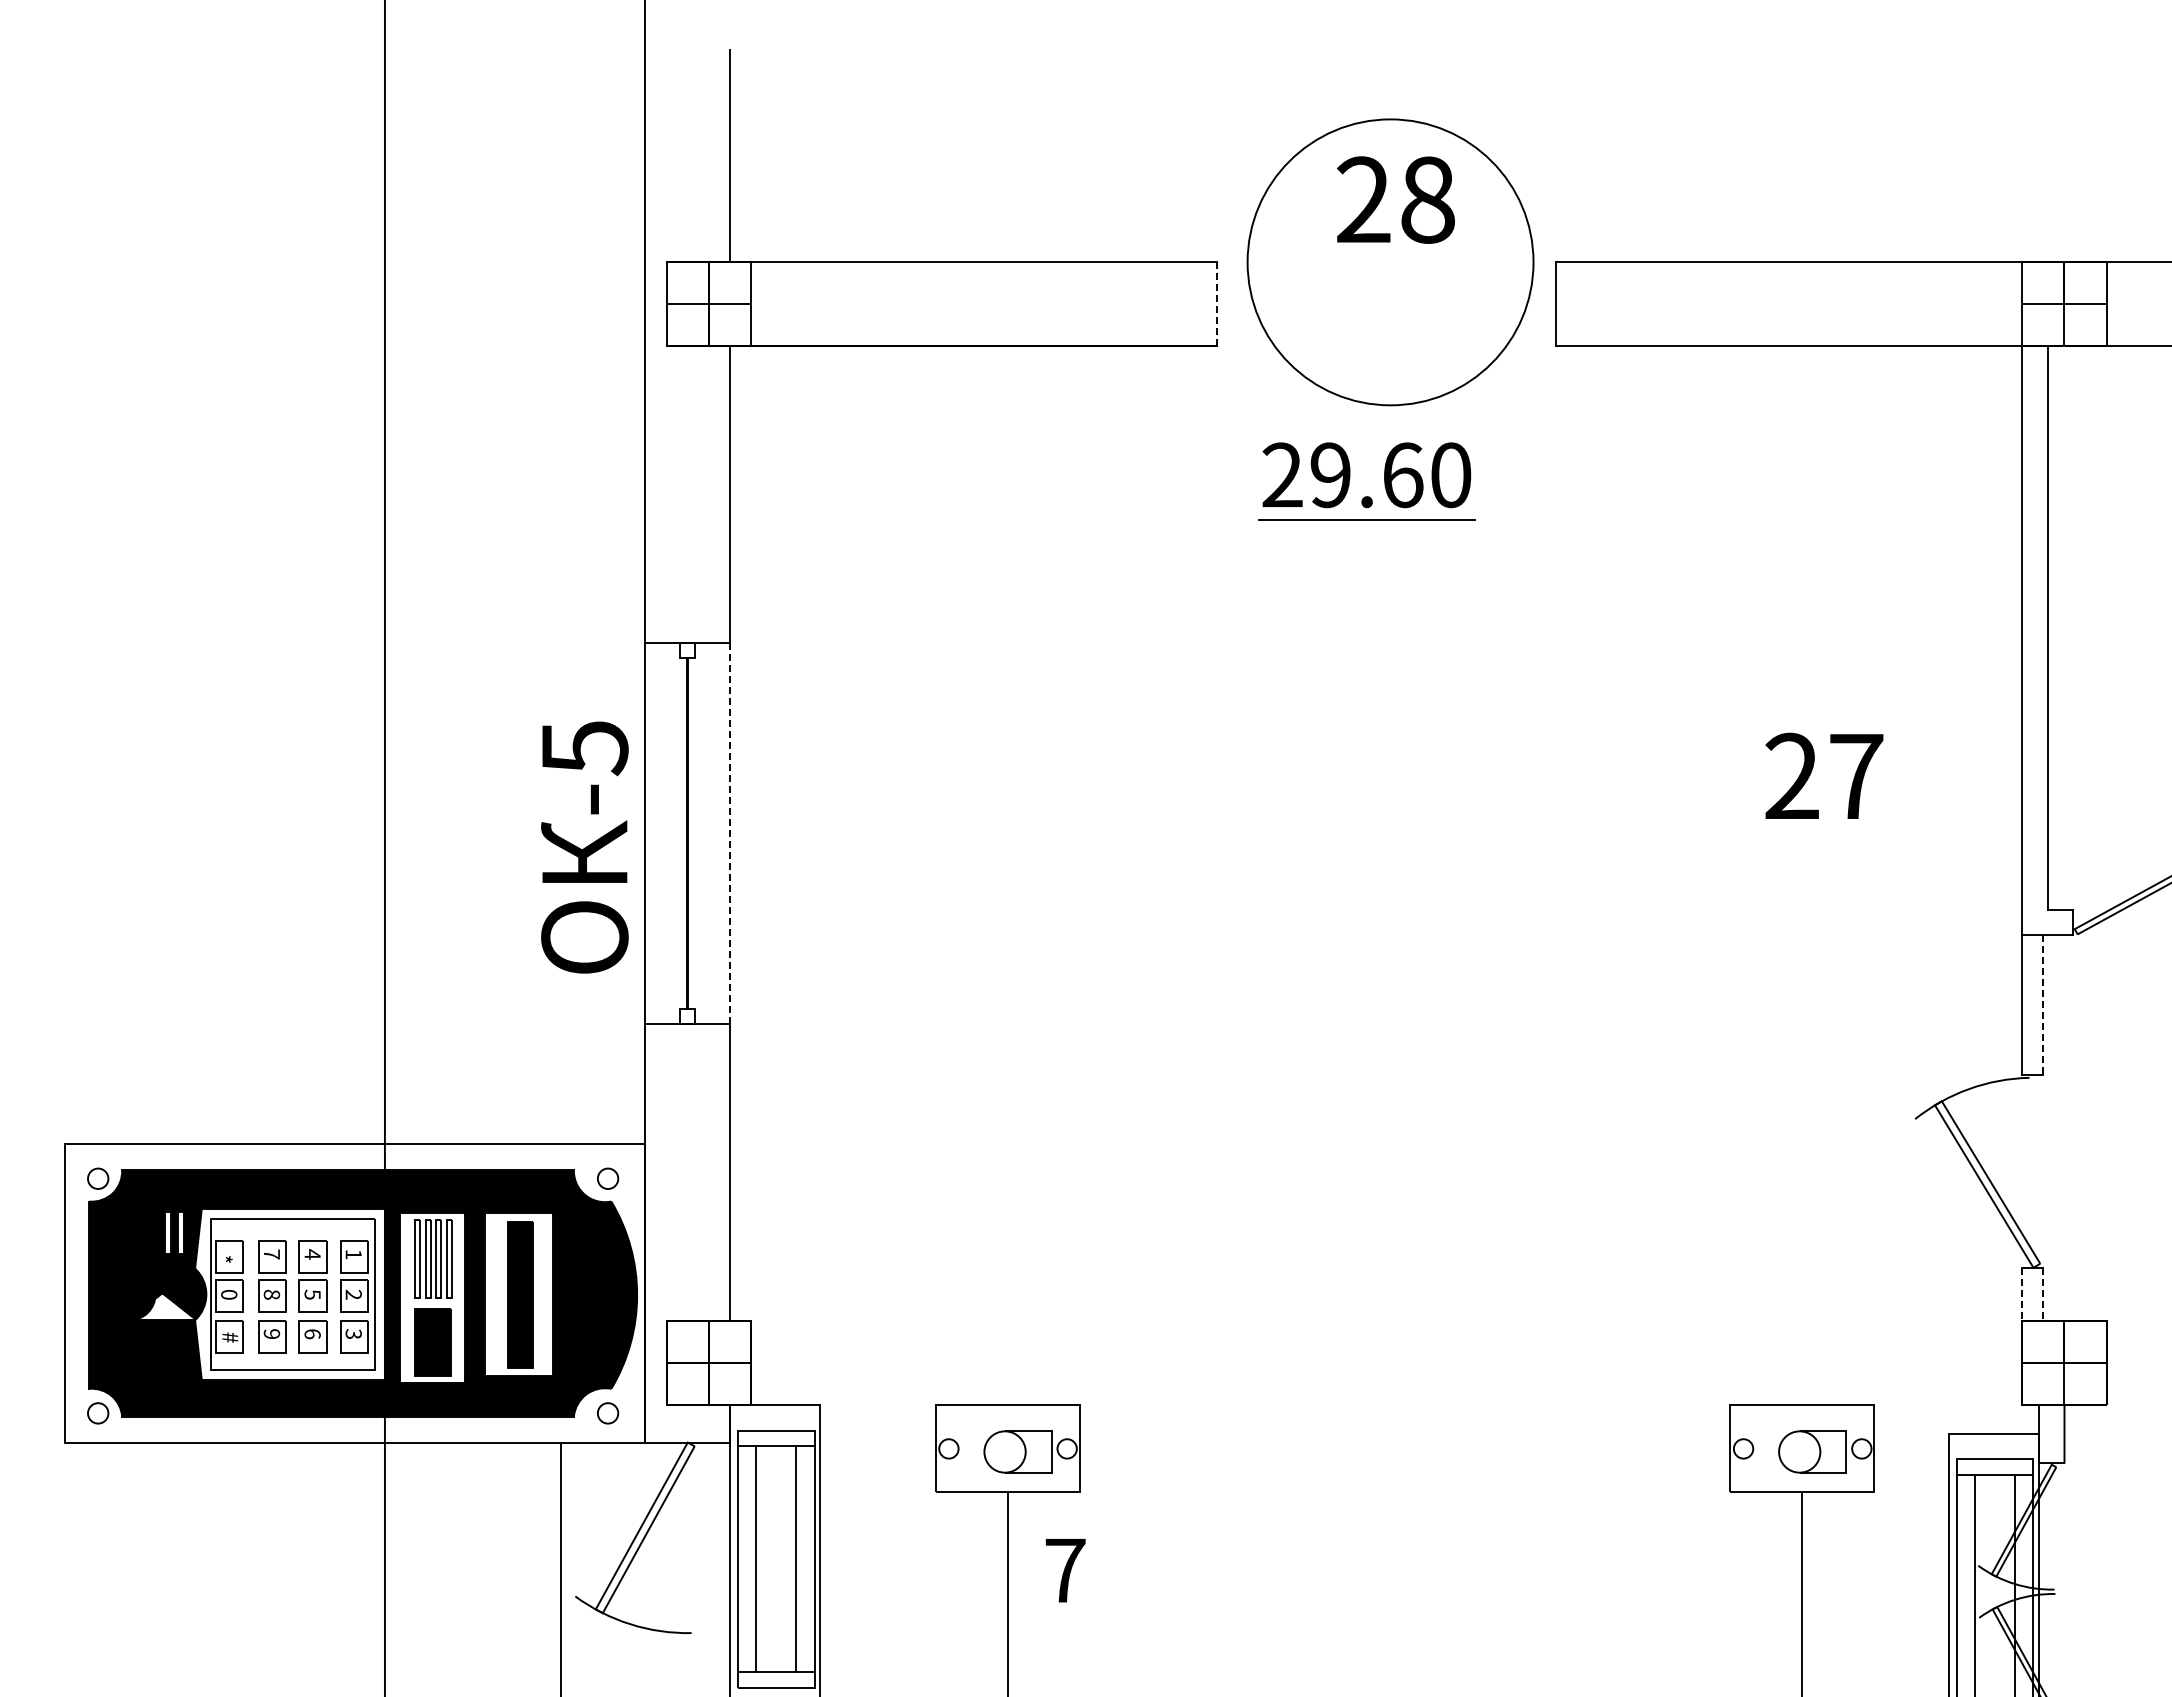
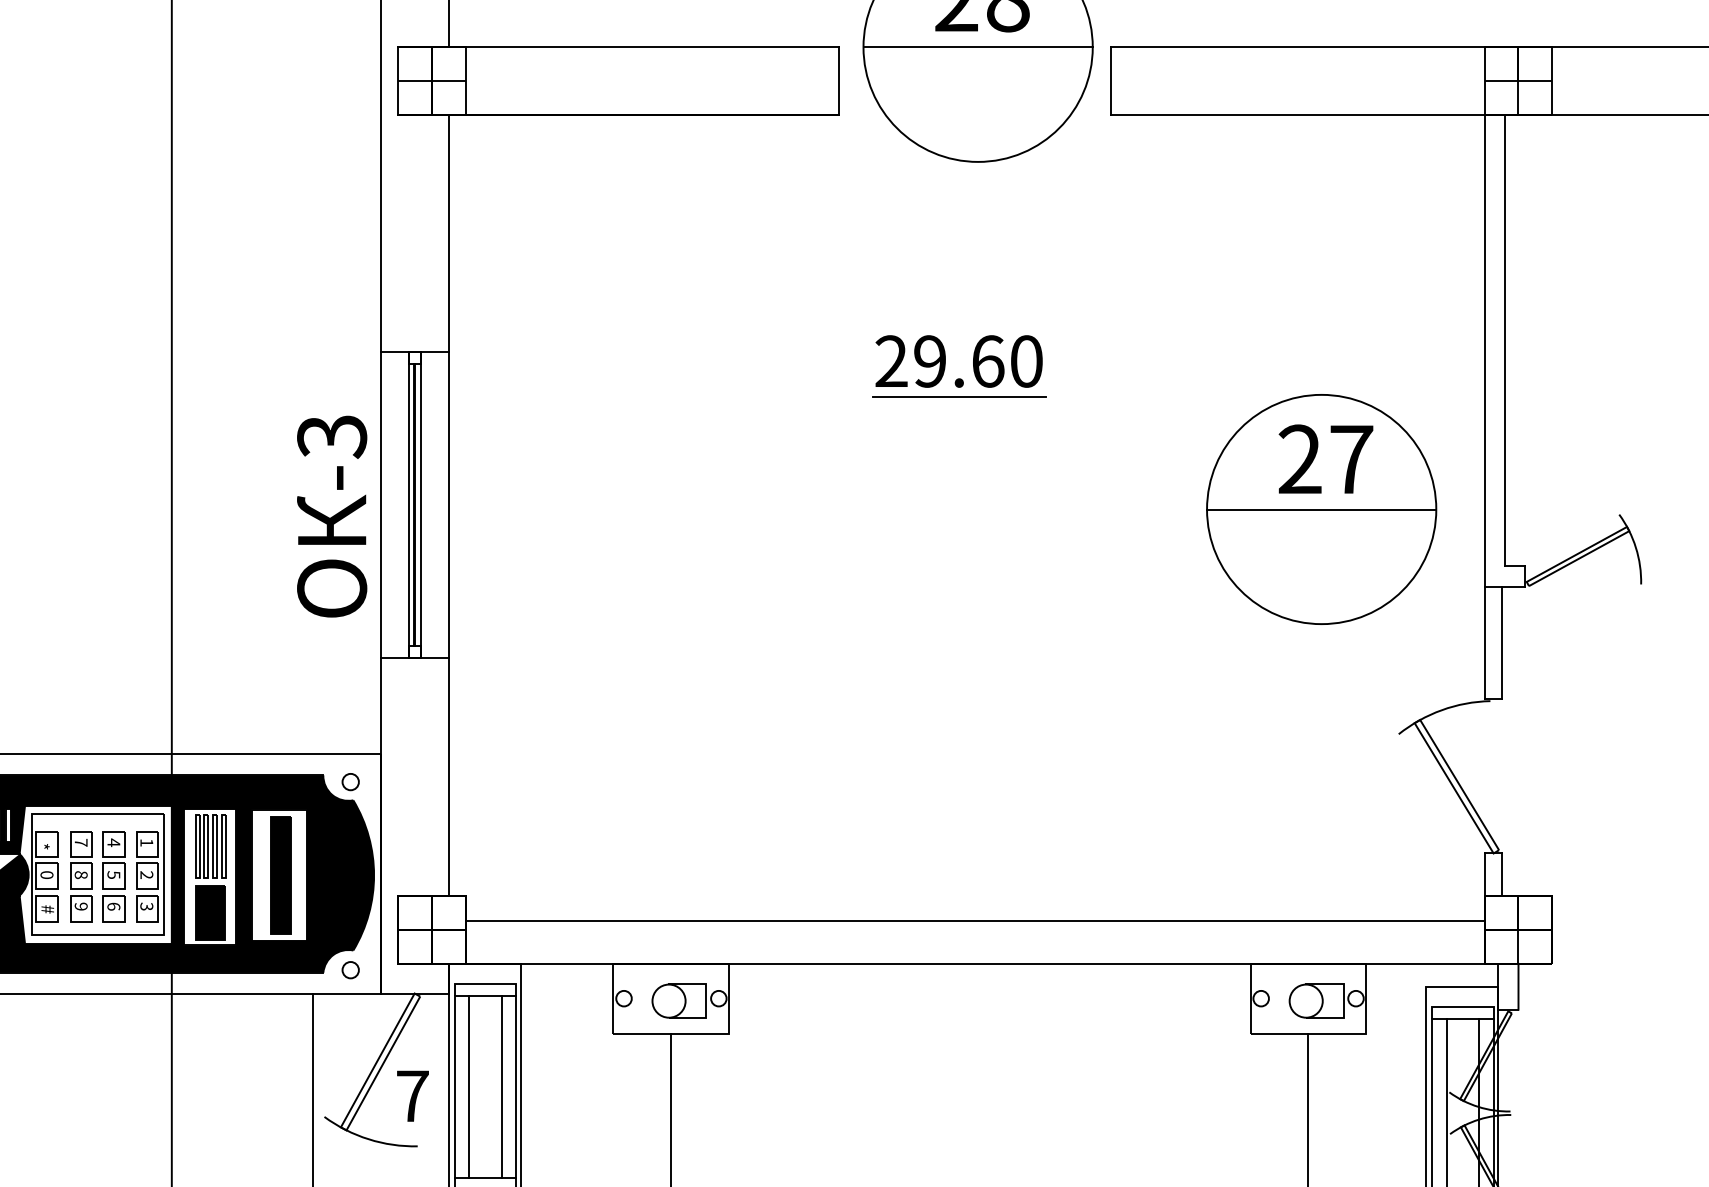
line: (1390, 262) -> (978, 47), added
line: (1217, 303) -> (839, 80), dashed -> solid
part: (1366, 496) -> (958, 378), moved
text: (584, 748) -> (331, 437), -5 -> -3
line: (680, 833) -> (408, 505), added
line: (695, 833) -> (420, 505), added
line: (730, 833) -> (448, 505), dashed -> solid
part: (1818, 838) -> (1321, 509), added
line: (2043, 1005) -> (1501, 643), dashed -> solid
line: (2022, 1294) -> (1484, 874), dashed -> solid
line: (2043, 1294) -> (1501, 874), dashed -> solid
line: (1386, 1352) -> (974, 921), added
line: (1386, 1405) -> (974, 963), added
text: (1065, 1570) -> (412, 1096), moved

